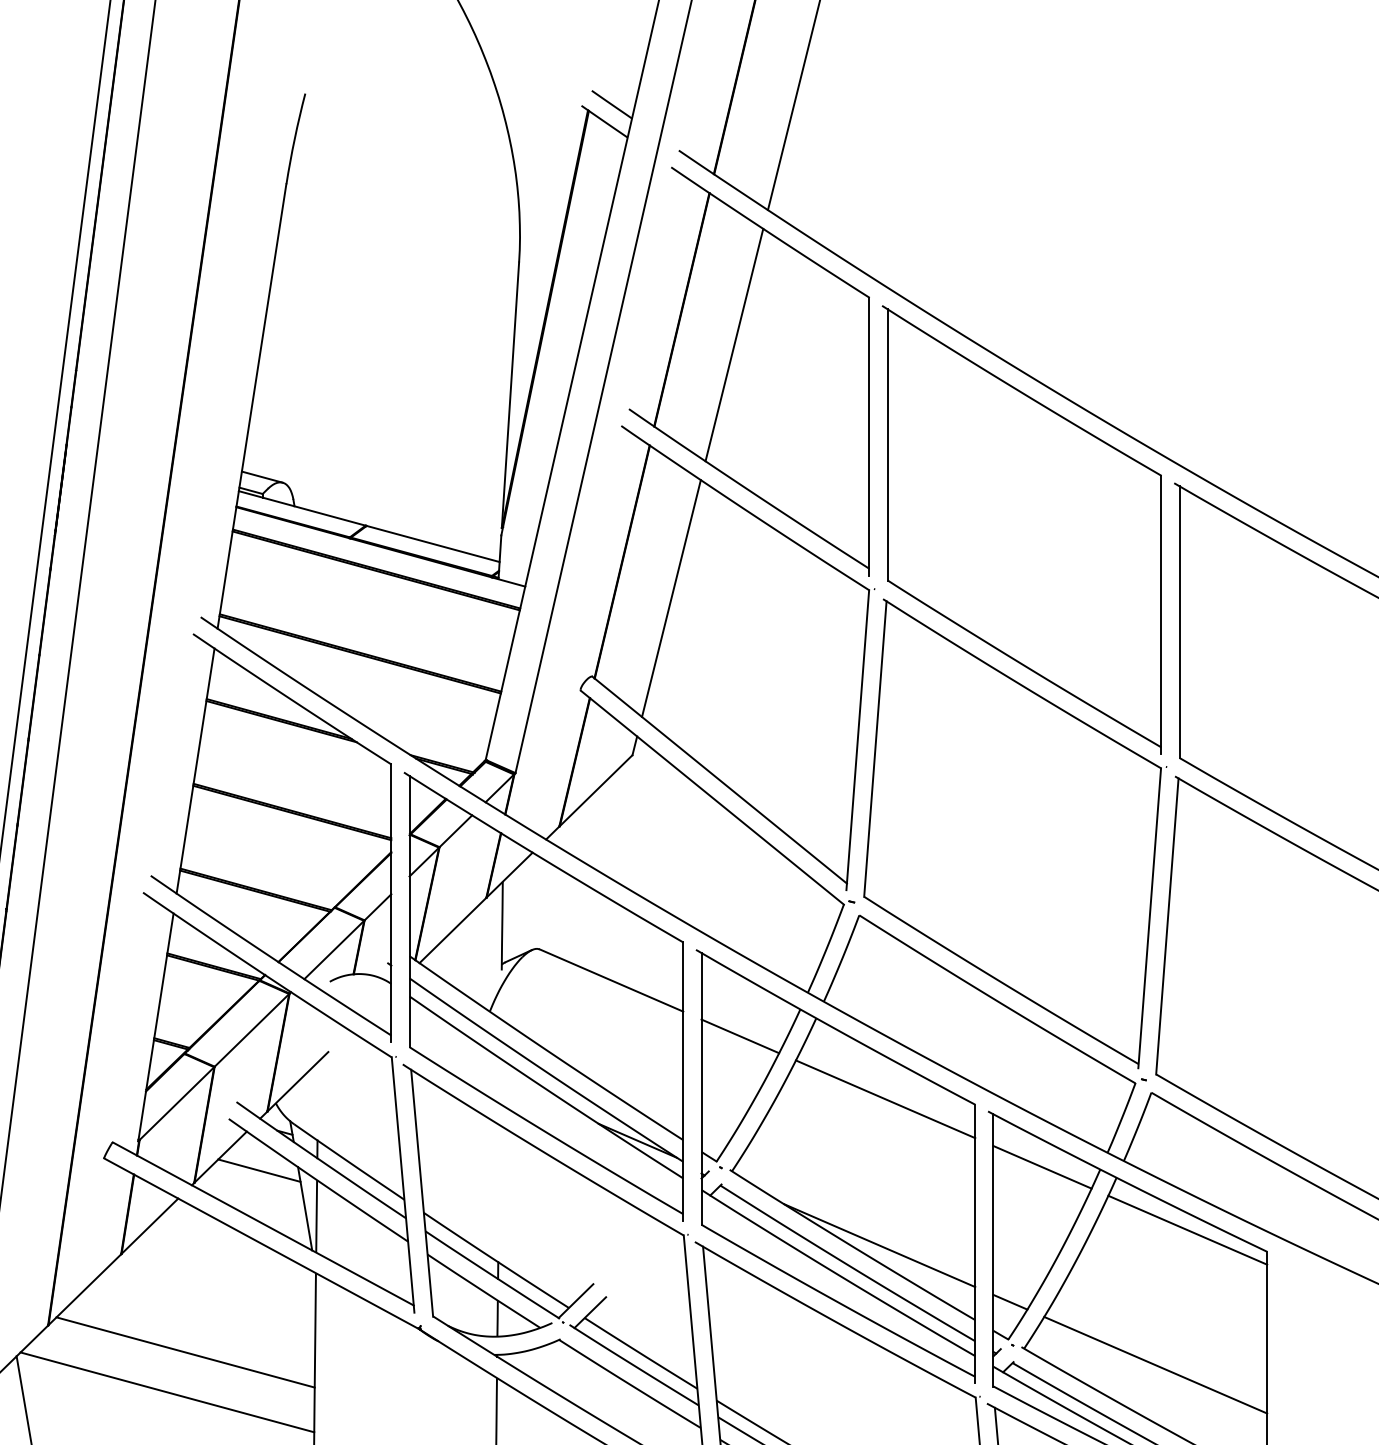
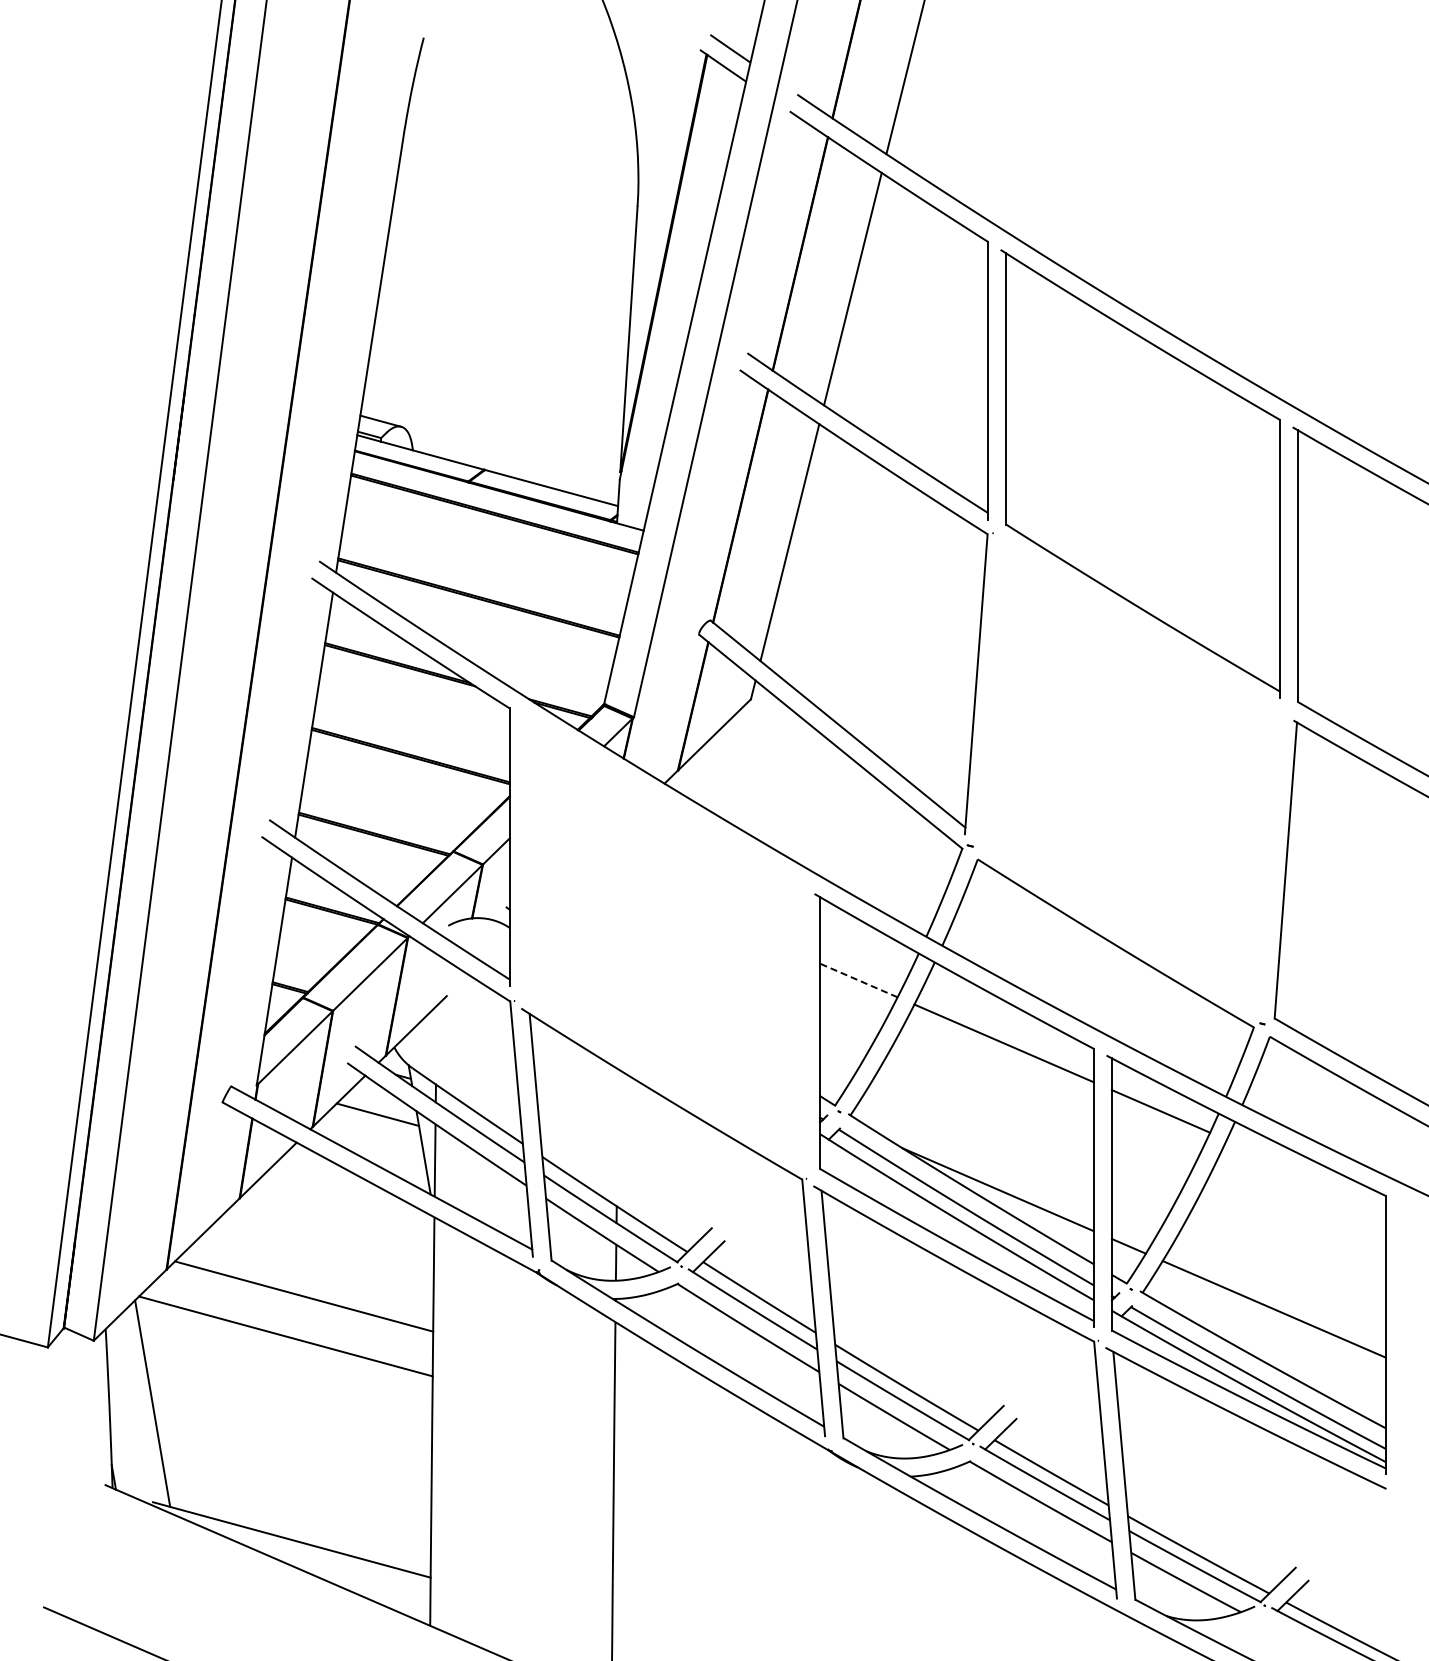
part: (1015, 833) -> (1133, 777), removed
part: (544, 996) -> (662, 940), removed
line: (740, 1036) -> (858, 980), solid -> dashed
line: (1187, 1229) -> (1305, 1173), removed

